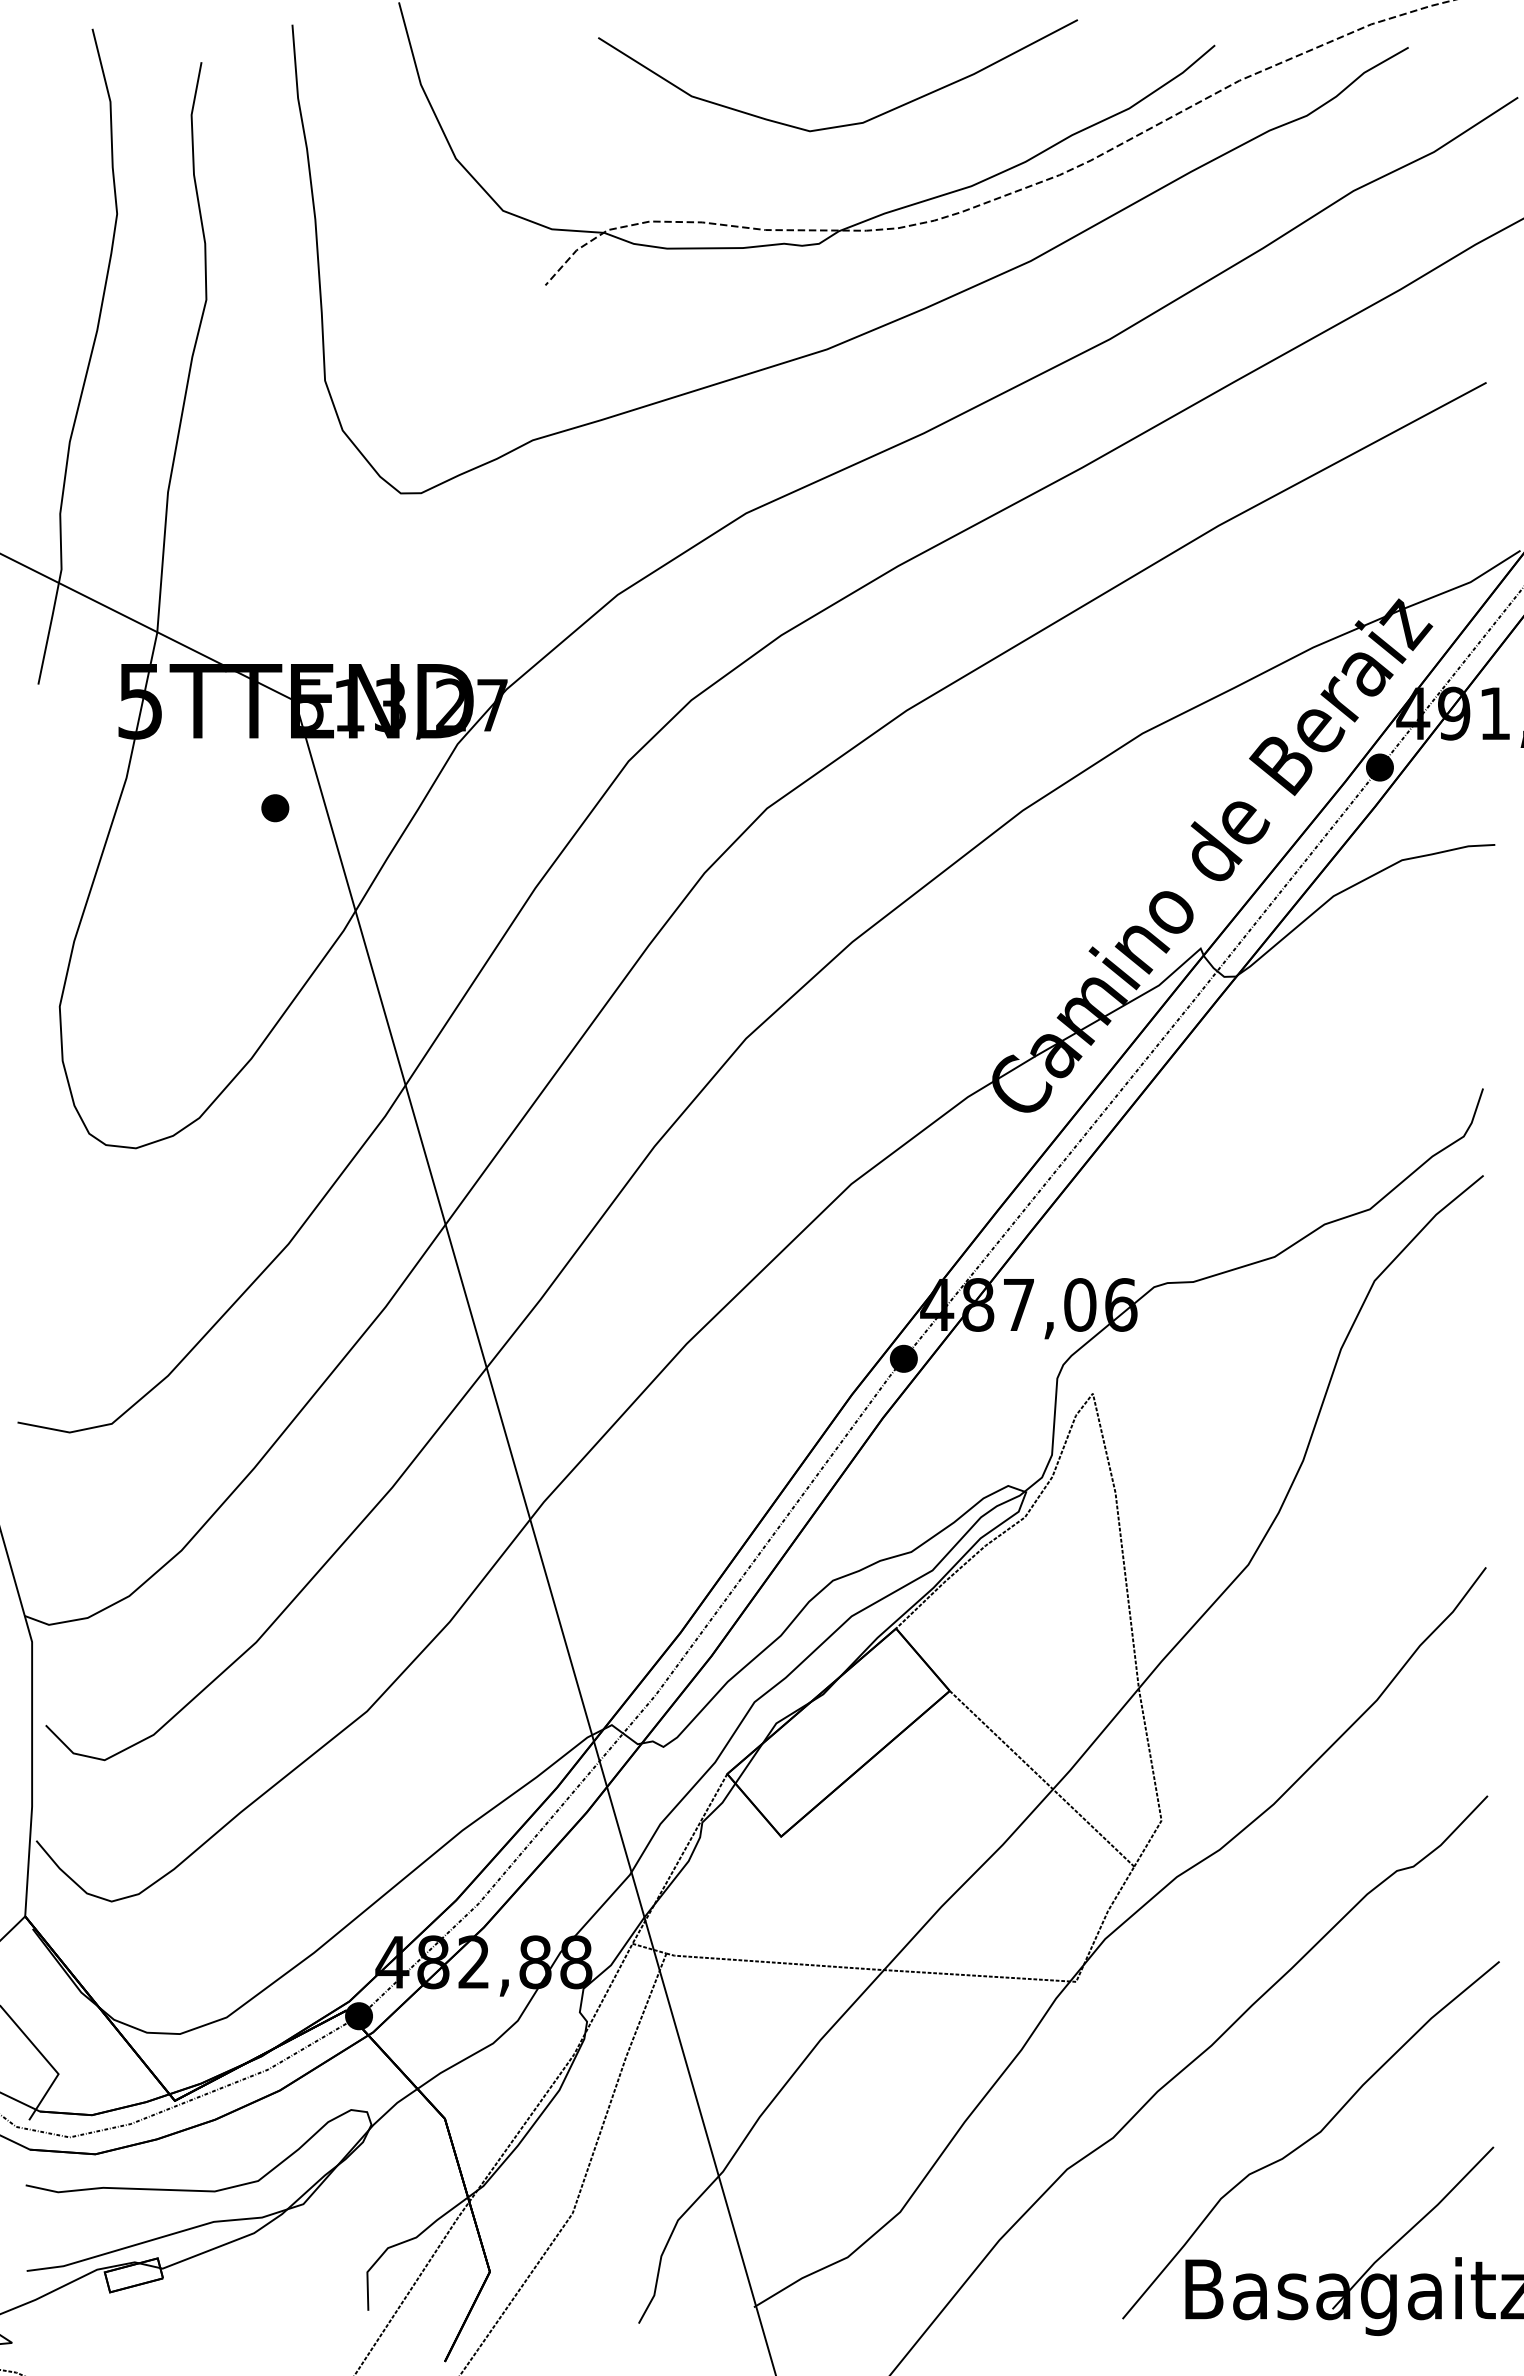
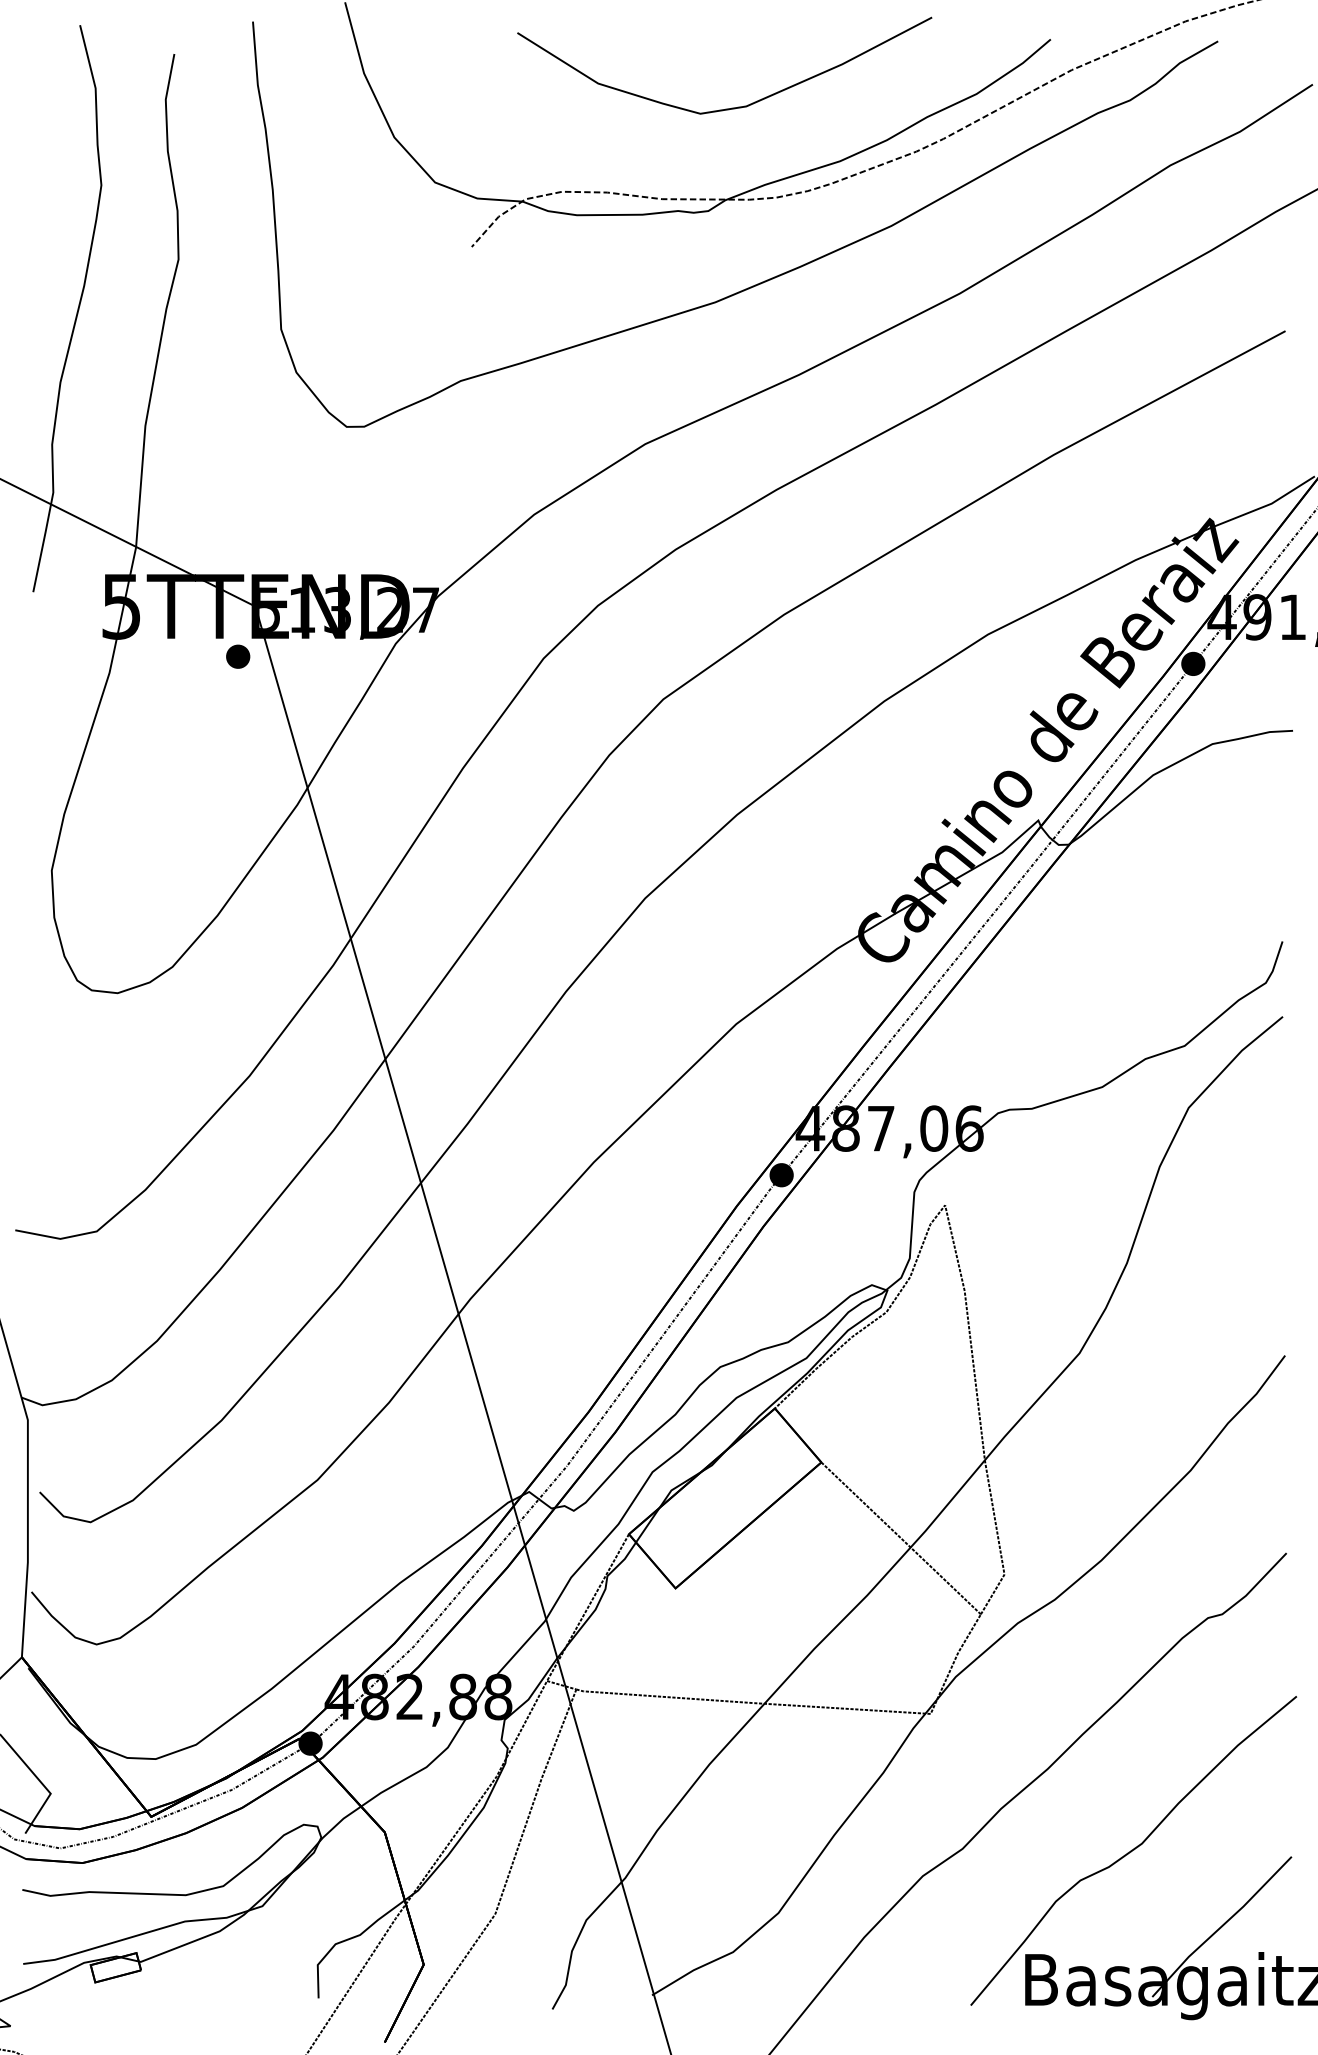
part: (275, 808) -> (238, 656), moved

